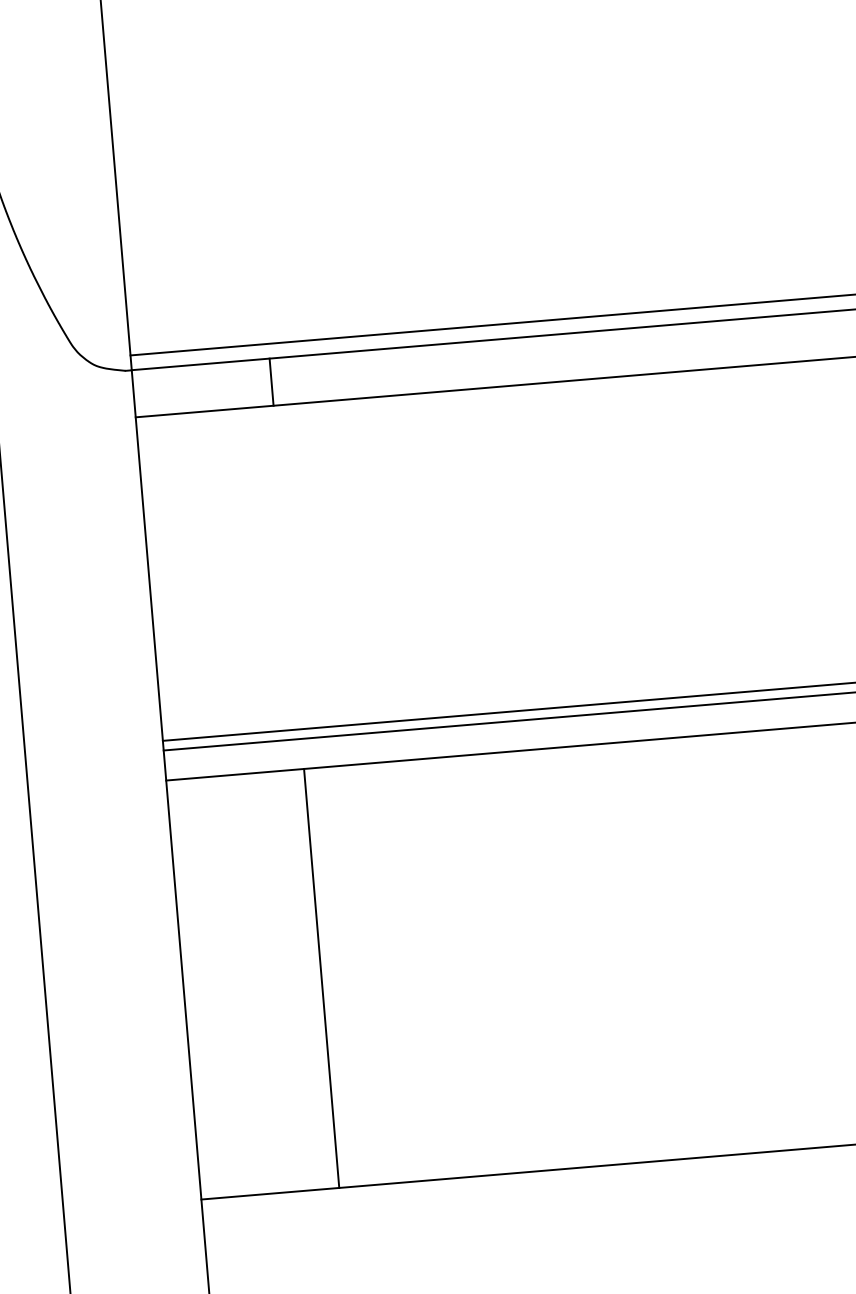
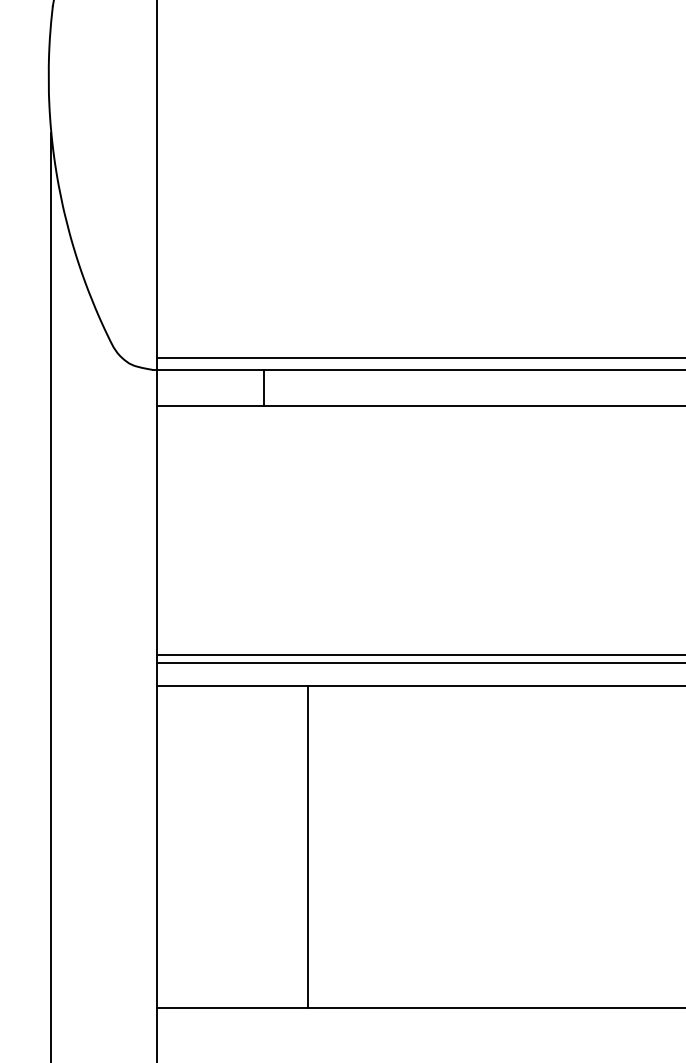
line: (321, 977) -> (307, 846), moved

